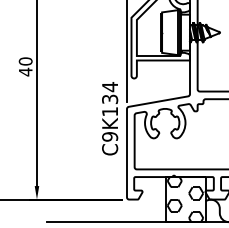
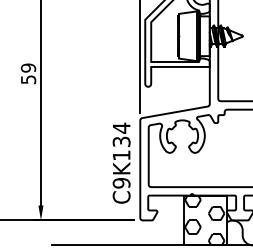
text: (25, 66) -> (28, 73), 40 -> 59
text: (109, 118) -> (121, 162), moved

